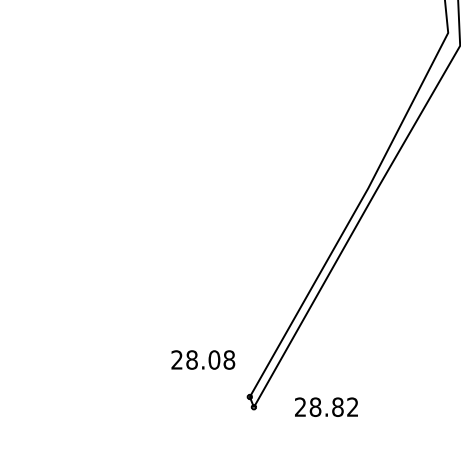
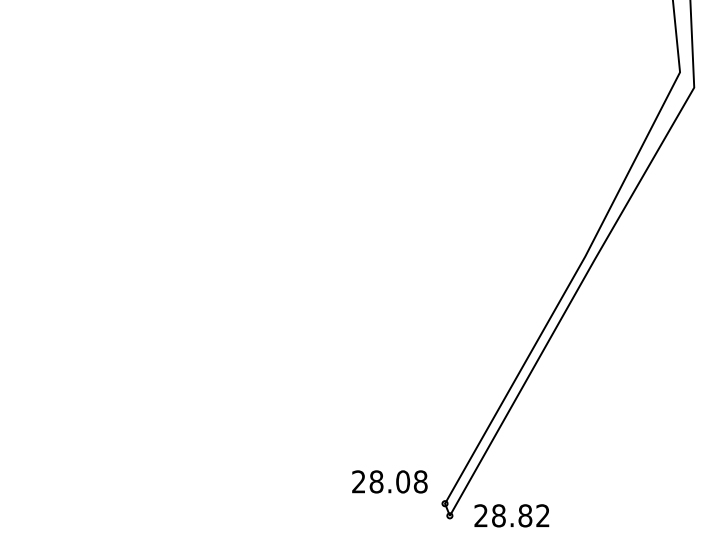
text: (202, 359) -> (389, 481), moved
text: (326, 406) -> (511, 515), moved

